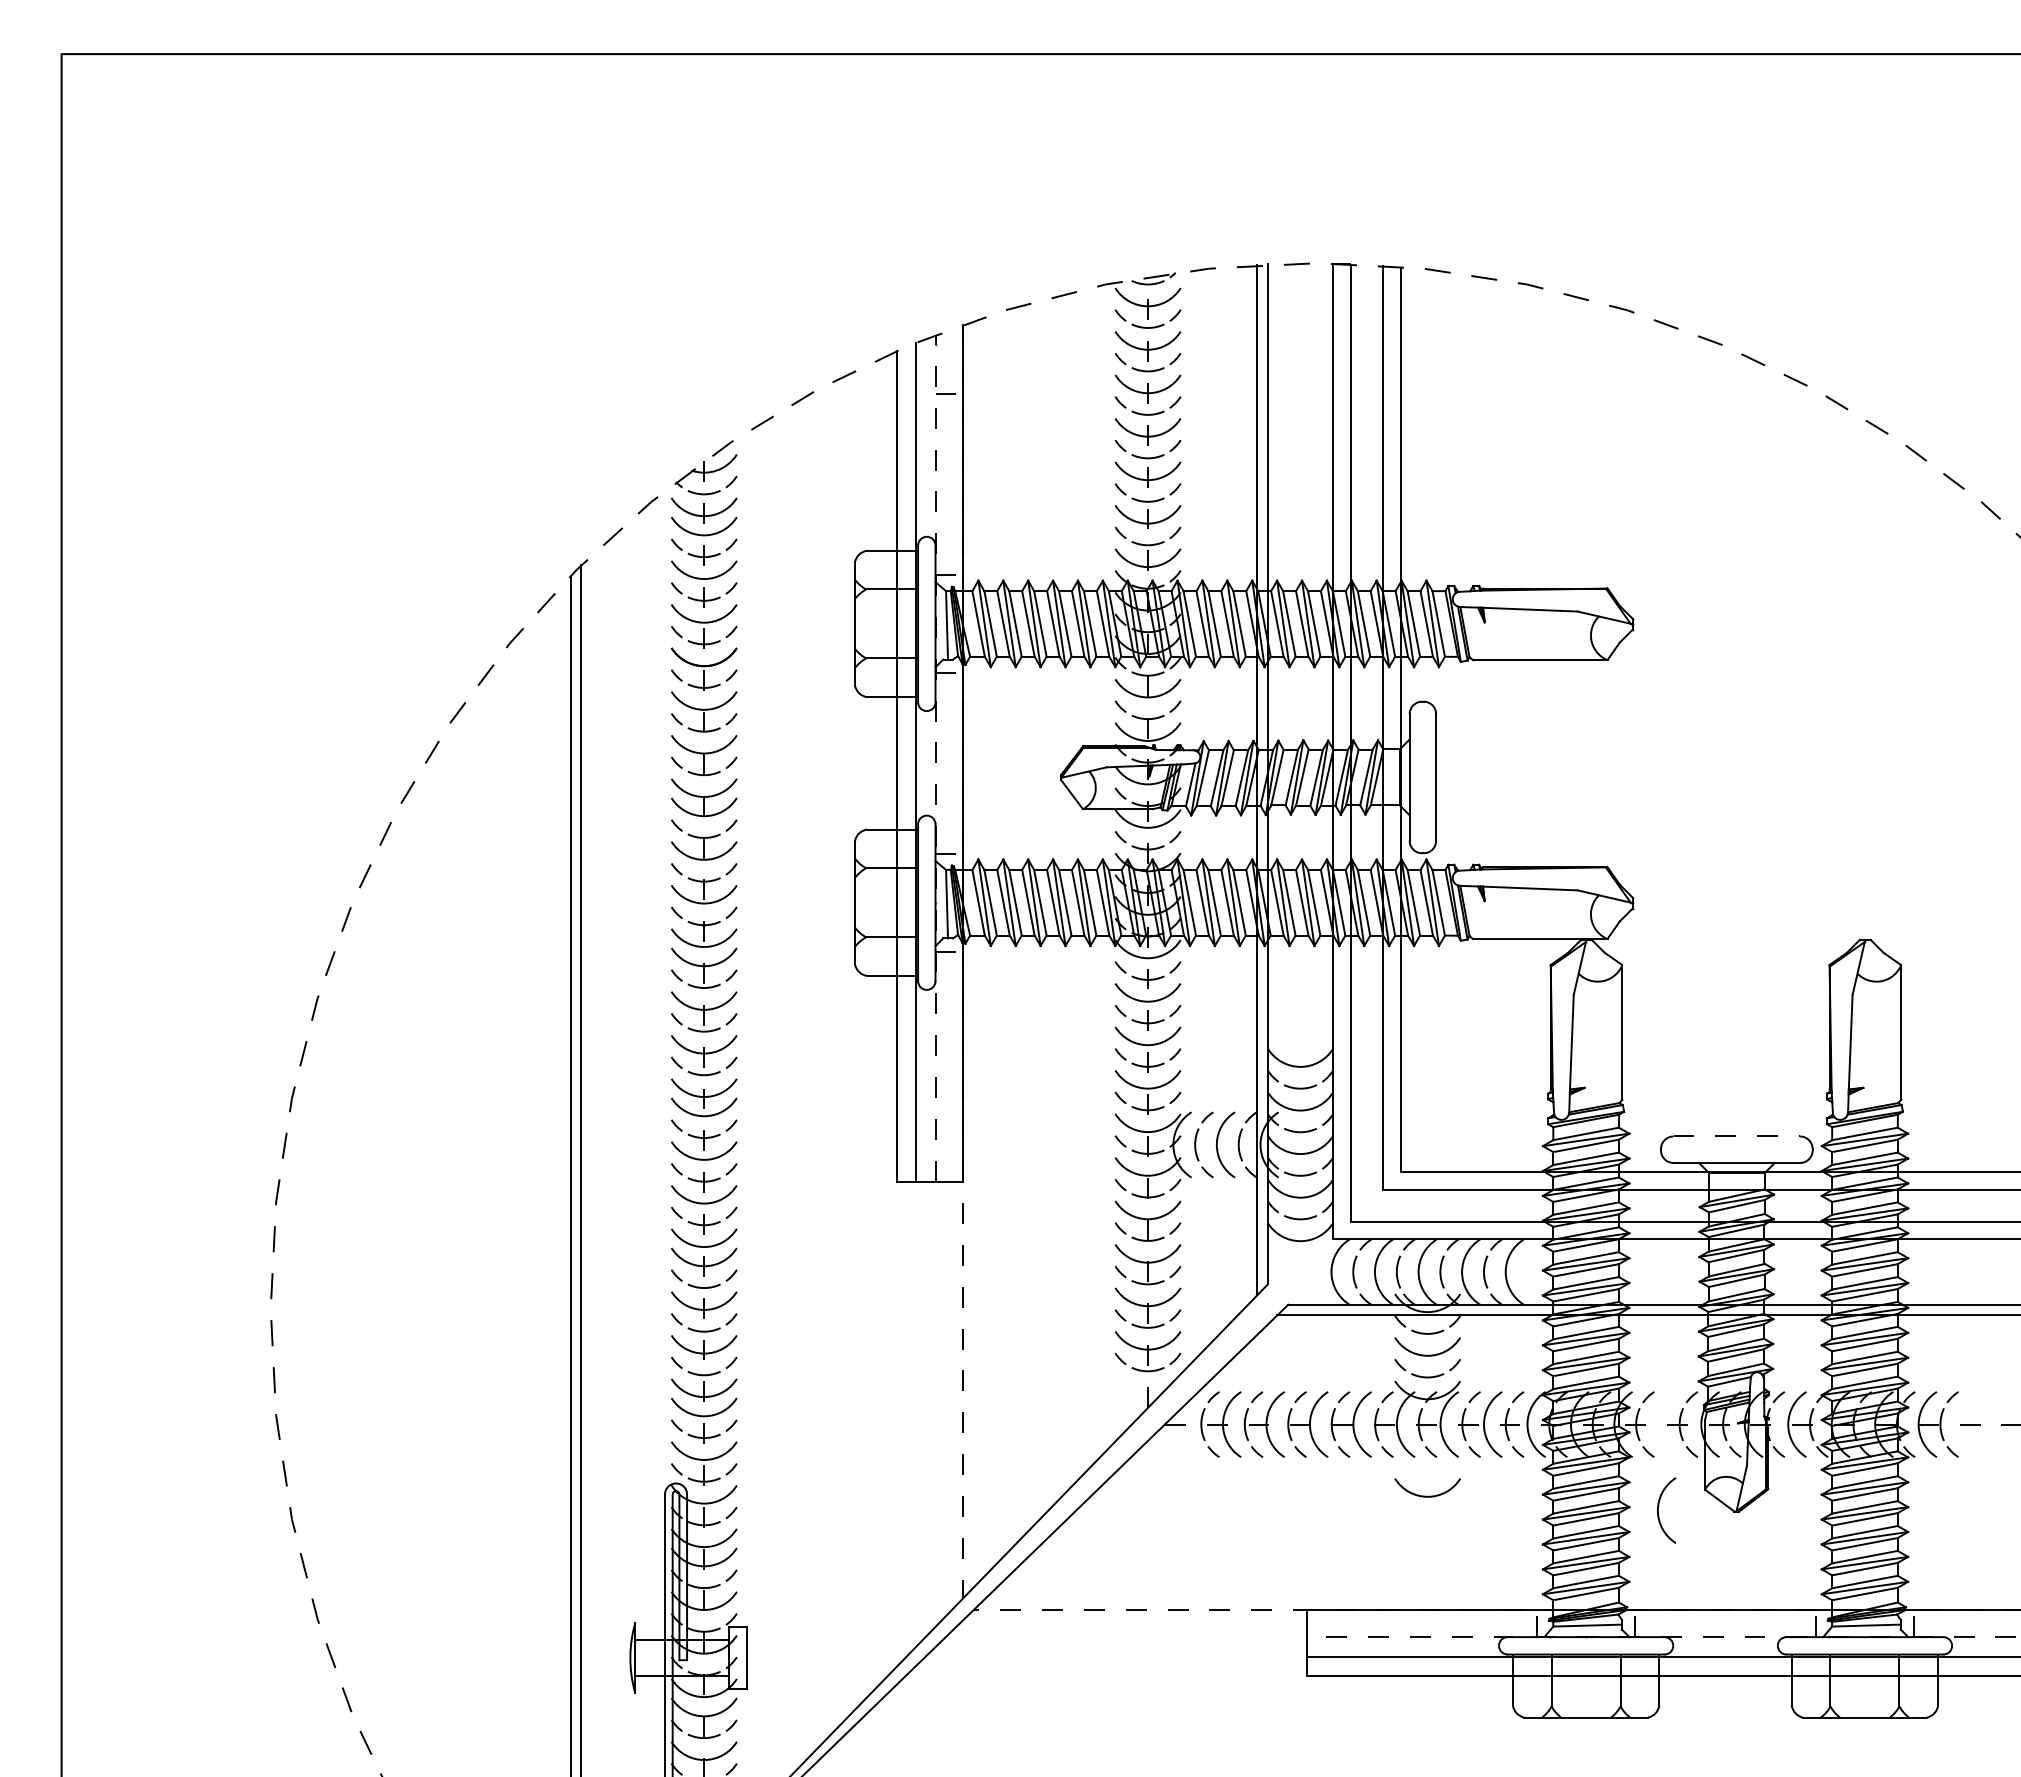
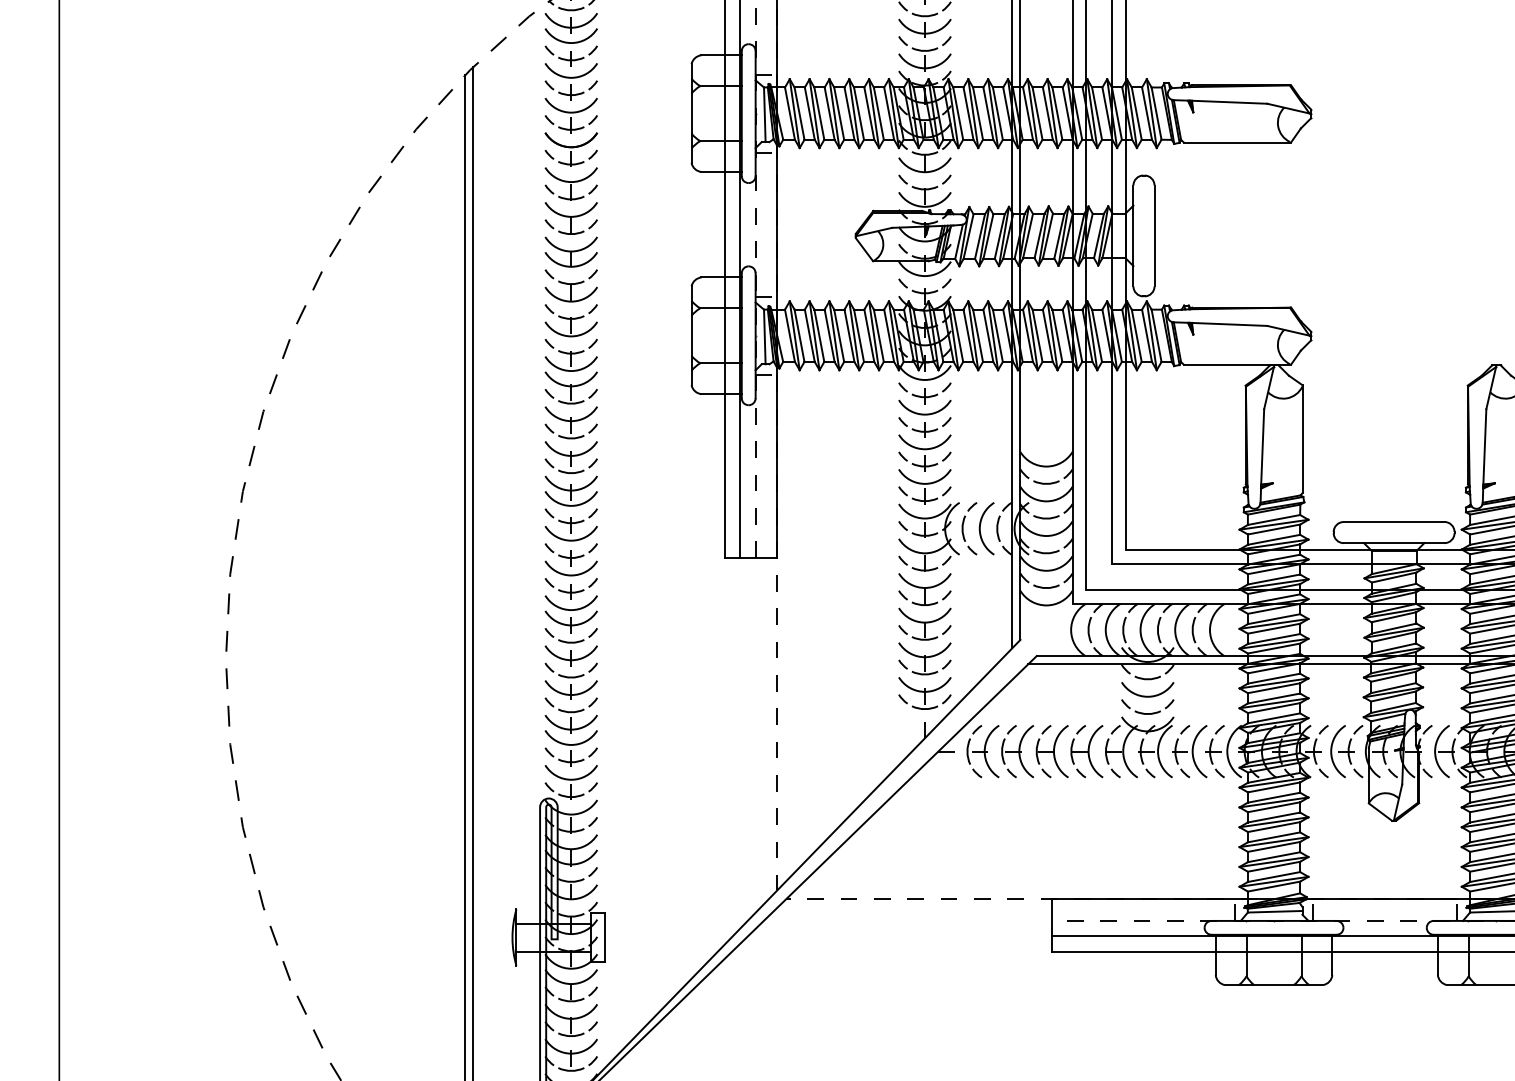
line: (1737, 1136) -> (1394, 522), dashed -> solid
arc: (1427, 1495) -> (1147, 808), removed
arc: (1658, 1510) -> (1331, 751), moved

